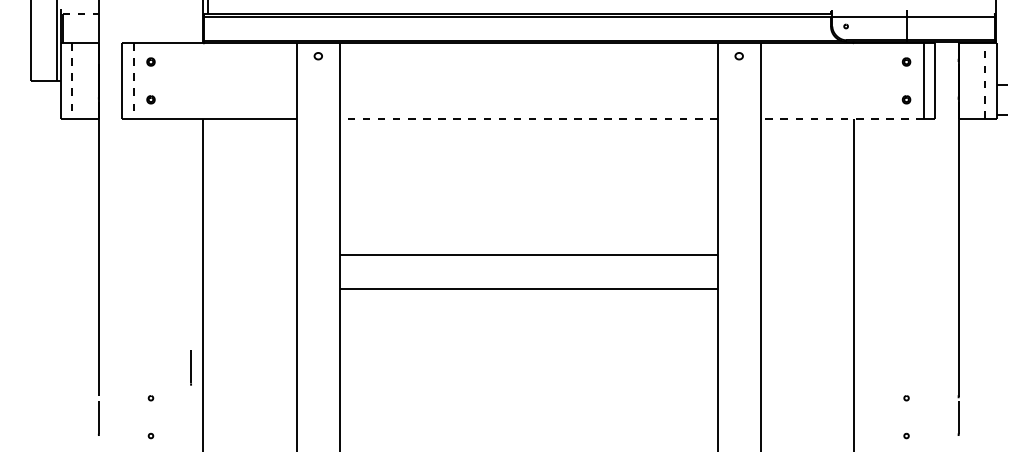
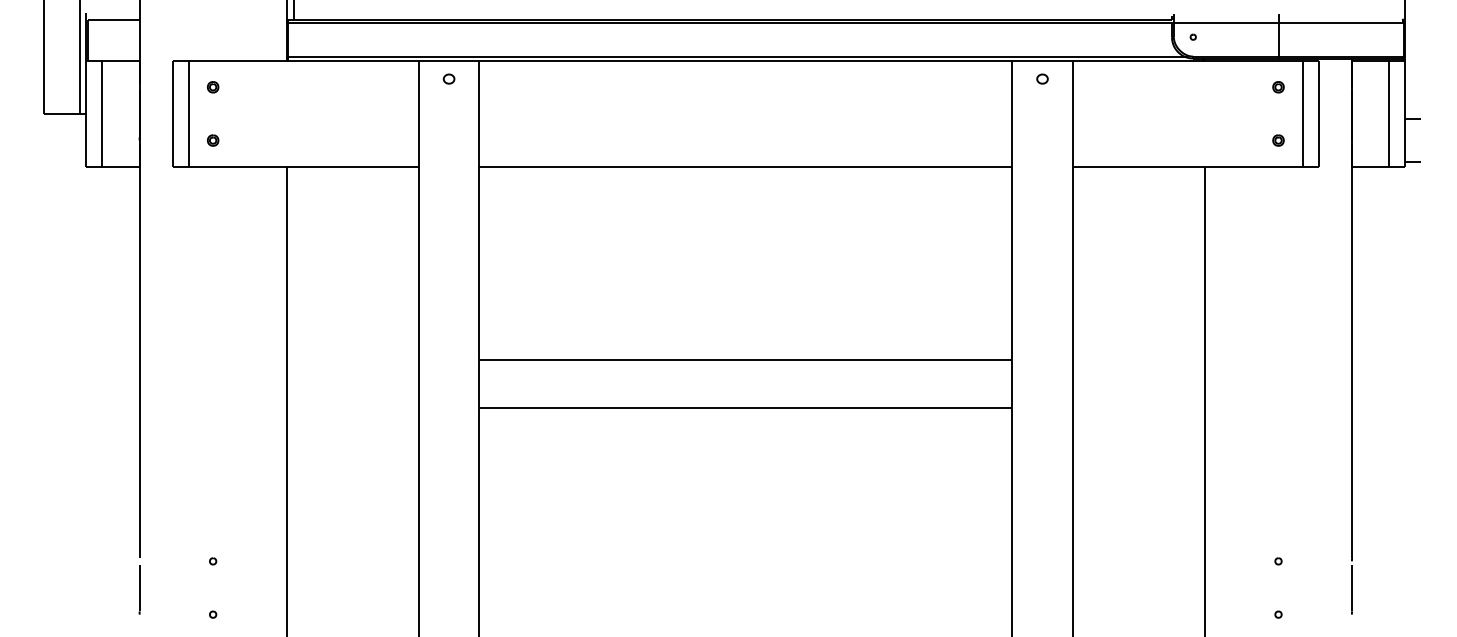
line: (81, 14) -> (114, 20), dashed -> solid
line: (985, 80) -> (1389, 113), dashed -> solid
line: (72, 81) -> (102, 114), dashed -> solid
line: (133, 81) -> (188, 114), dashed -> solid
line: (528, 118) -> (745, 167), dashed -> solid
line: (842, 118) -> (1187, 167), dashed -> solid
line: (190, 367) -> (269, 518), removed

